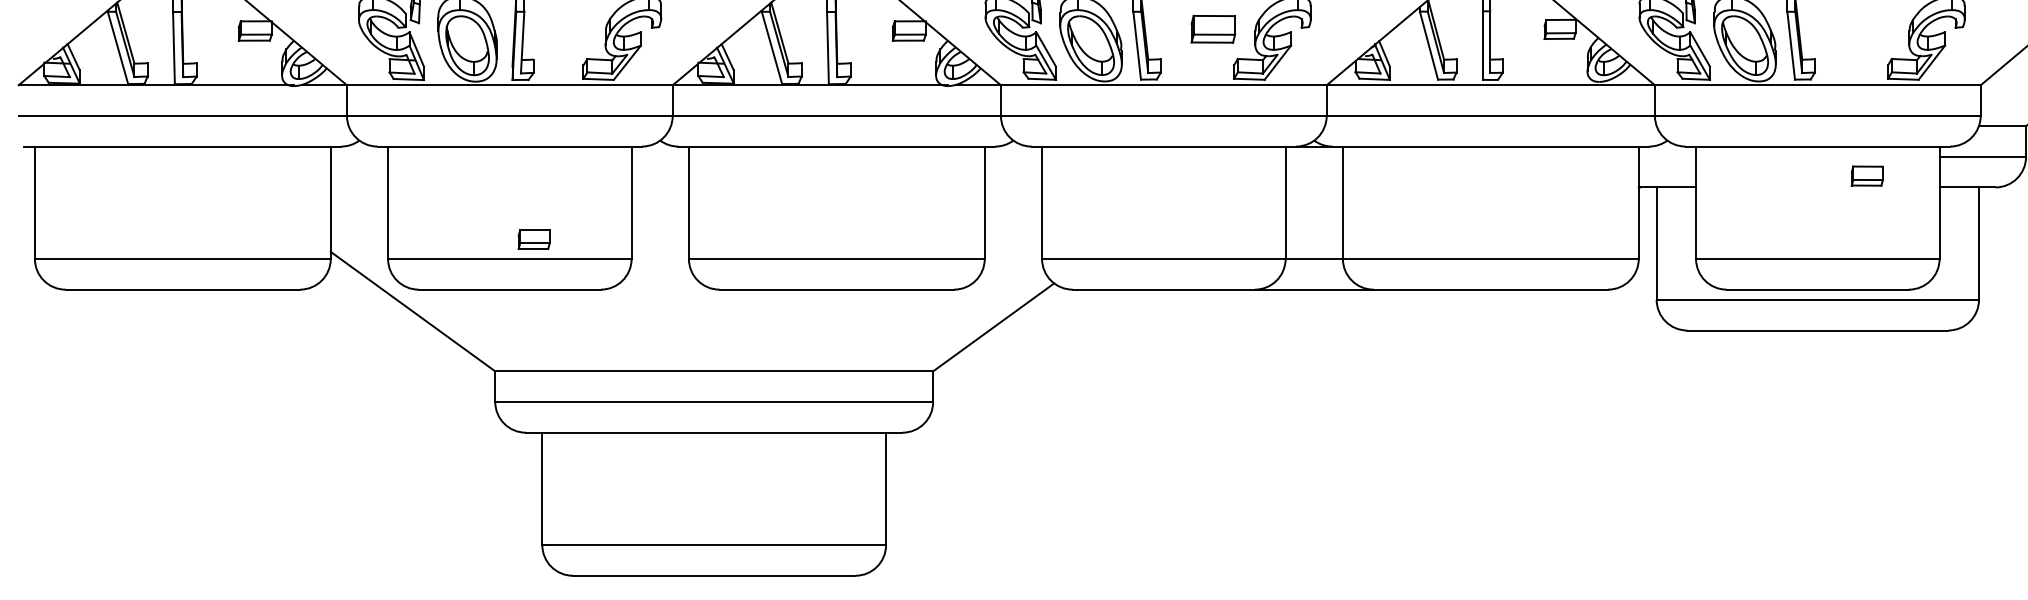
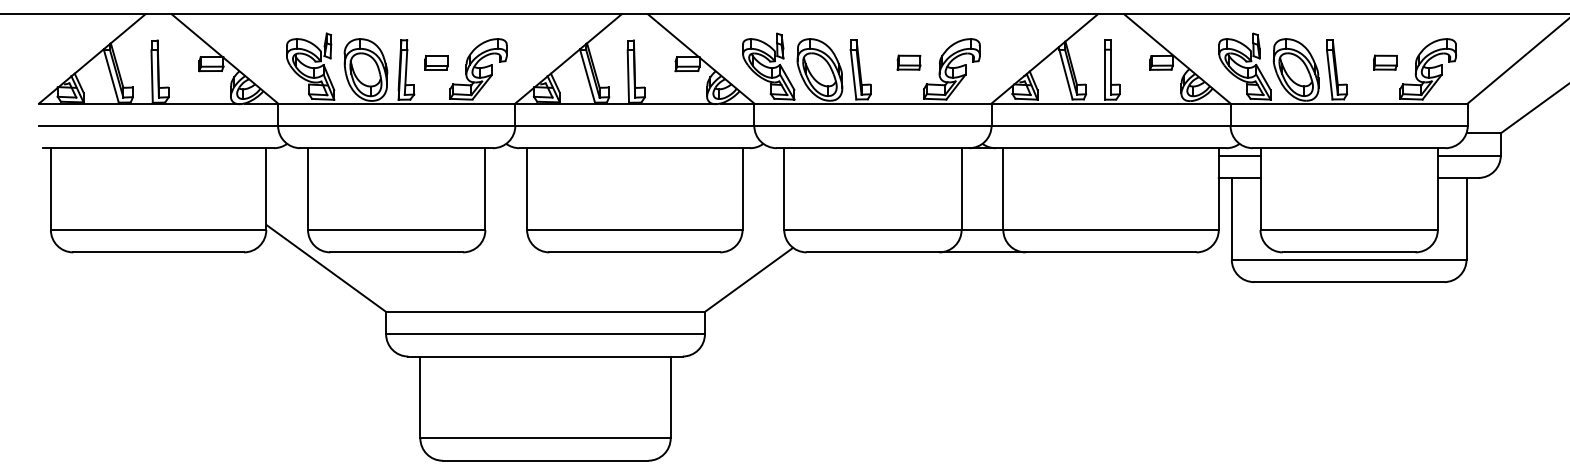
part: (1212, 28) -> (908, 62), size x0.71
line: (1667, 156) -> (1239, 155), added
part: (1867, 175) -> (1385, 62), moved
part: (534, 238) -> (436, 62), moved

